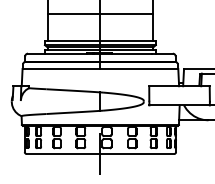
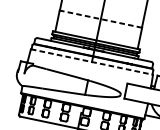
line: (100, 14) -> (100, 19), solid -> dashed
line: (100, 68) -> (92, 61), solid -> dashed

